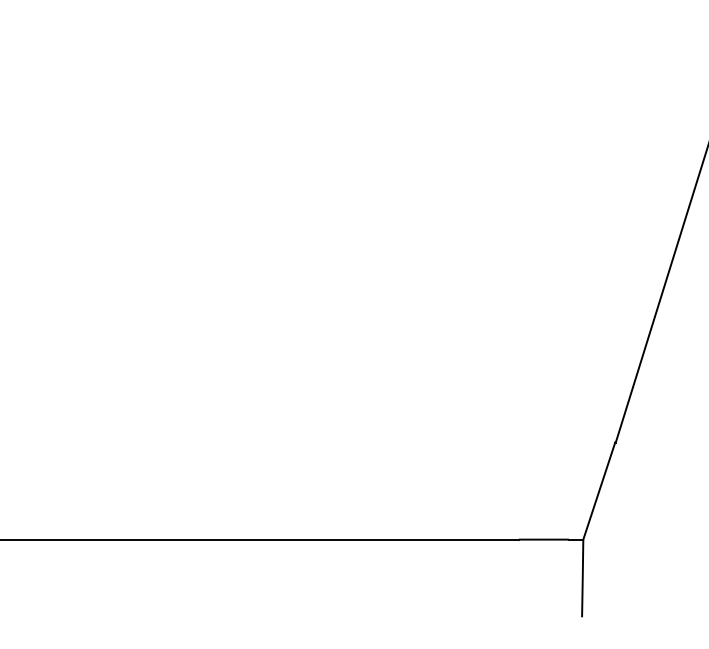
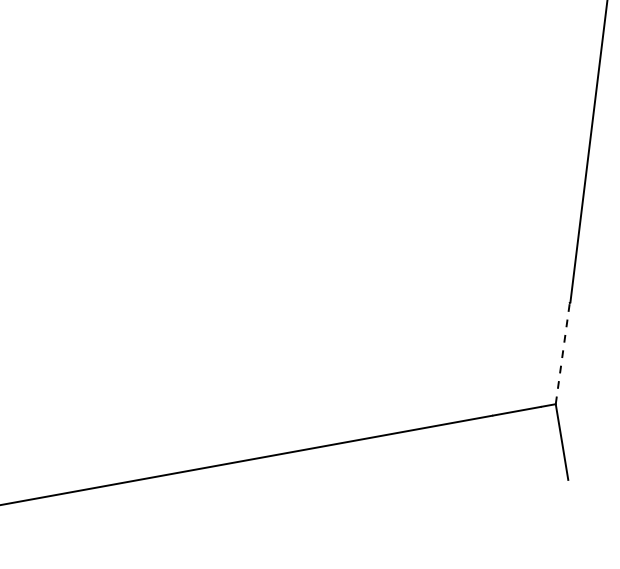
line: (599, 490) -> (562, 352), solid -> dashed

